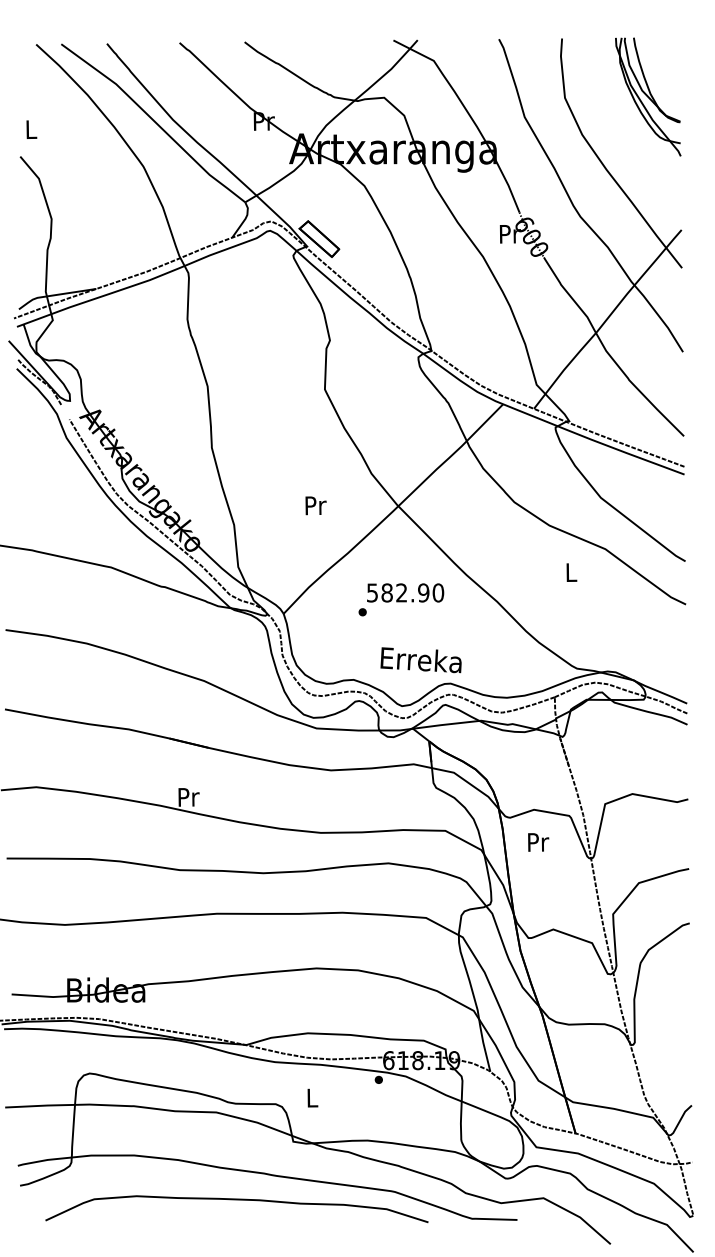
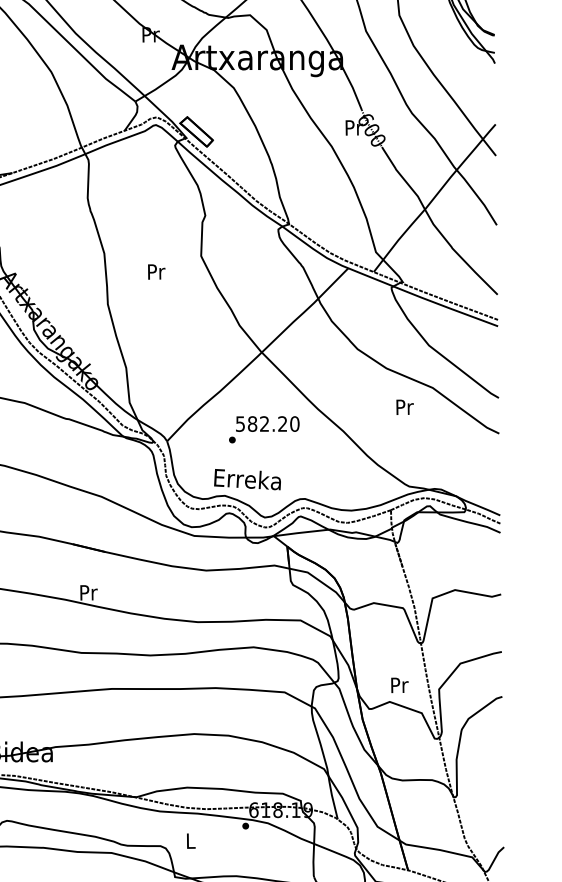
text: (315, 505) -> (156, 271), moved
text: (571, 572) -> (404, 407), L -> Pr
text: (423, 592) -> (282, 423), 582.90 -> 582.20
text: (420, 660) -> (247, 479), moved
text: (538, 842) -> (399, 685), moved

